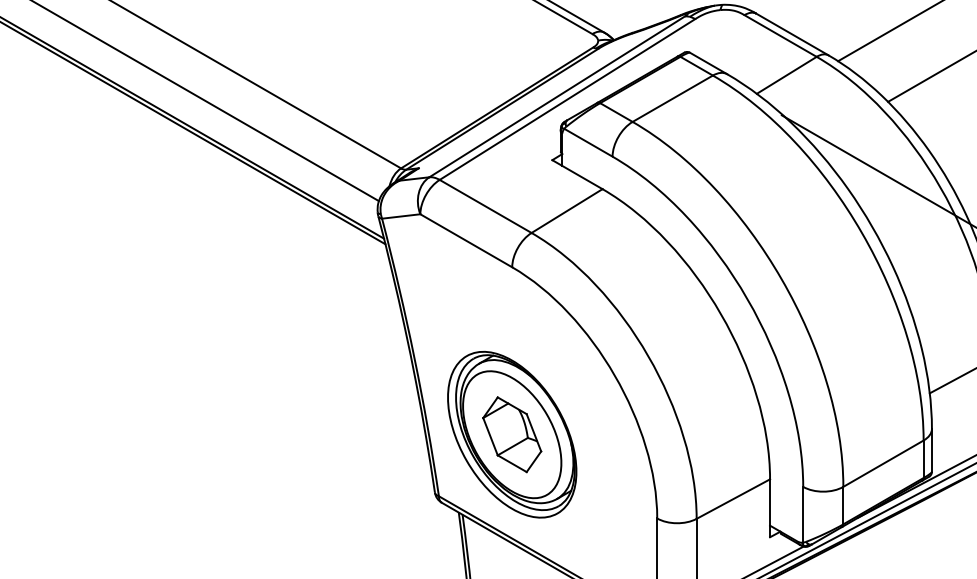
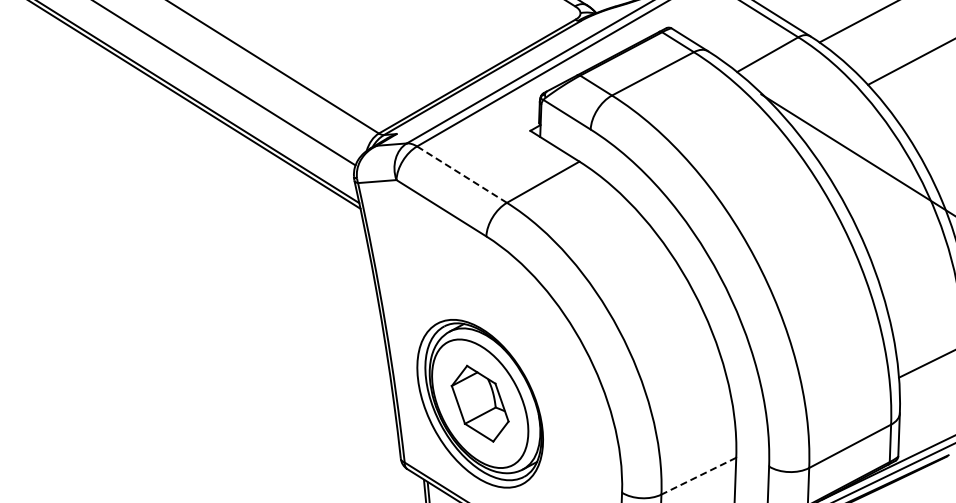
line: (485, 206) -> (461, 174), solid -> dashed
line: (733, 499) -> (698, 476), solid -> dashed

